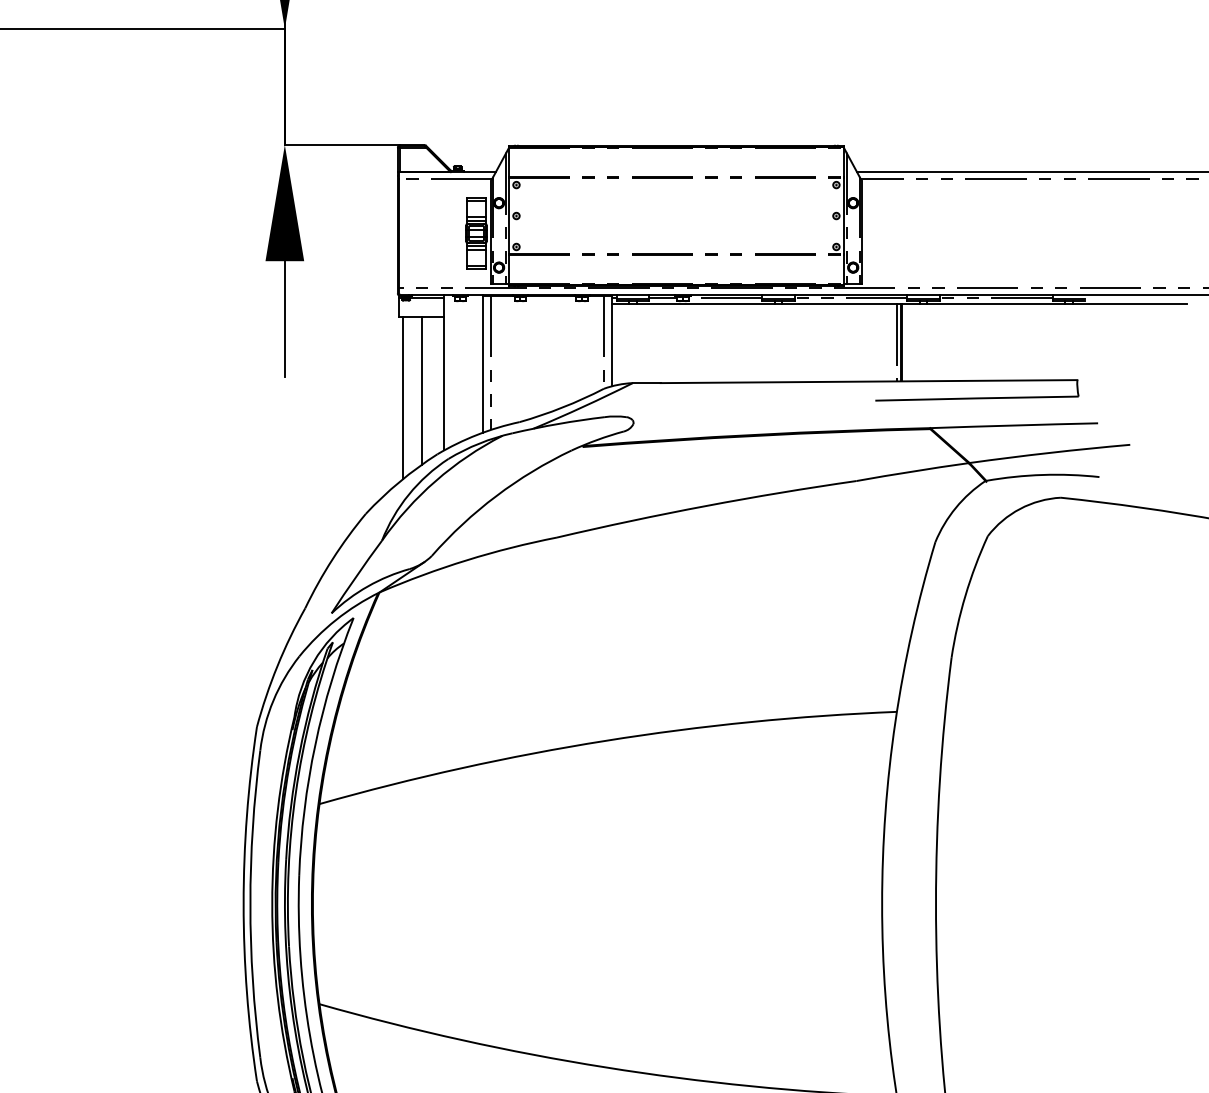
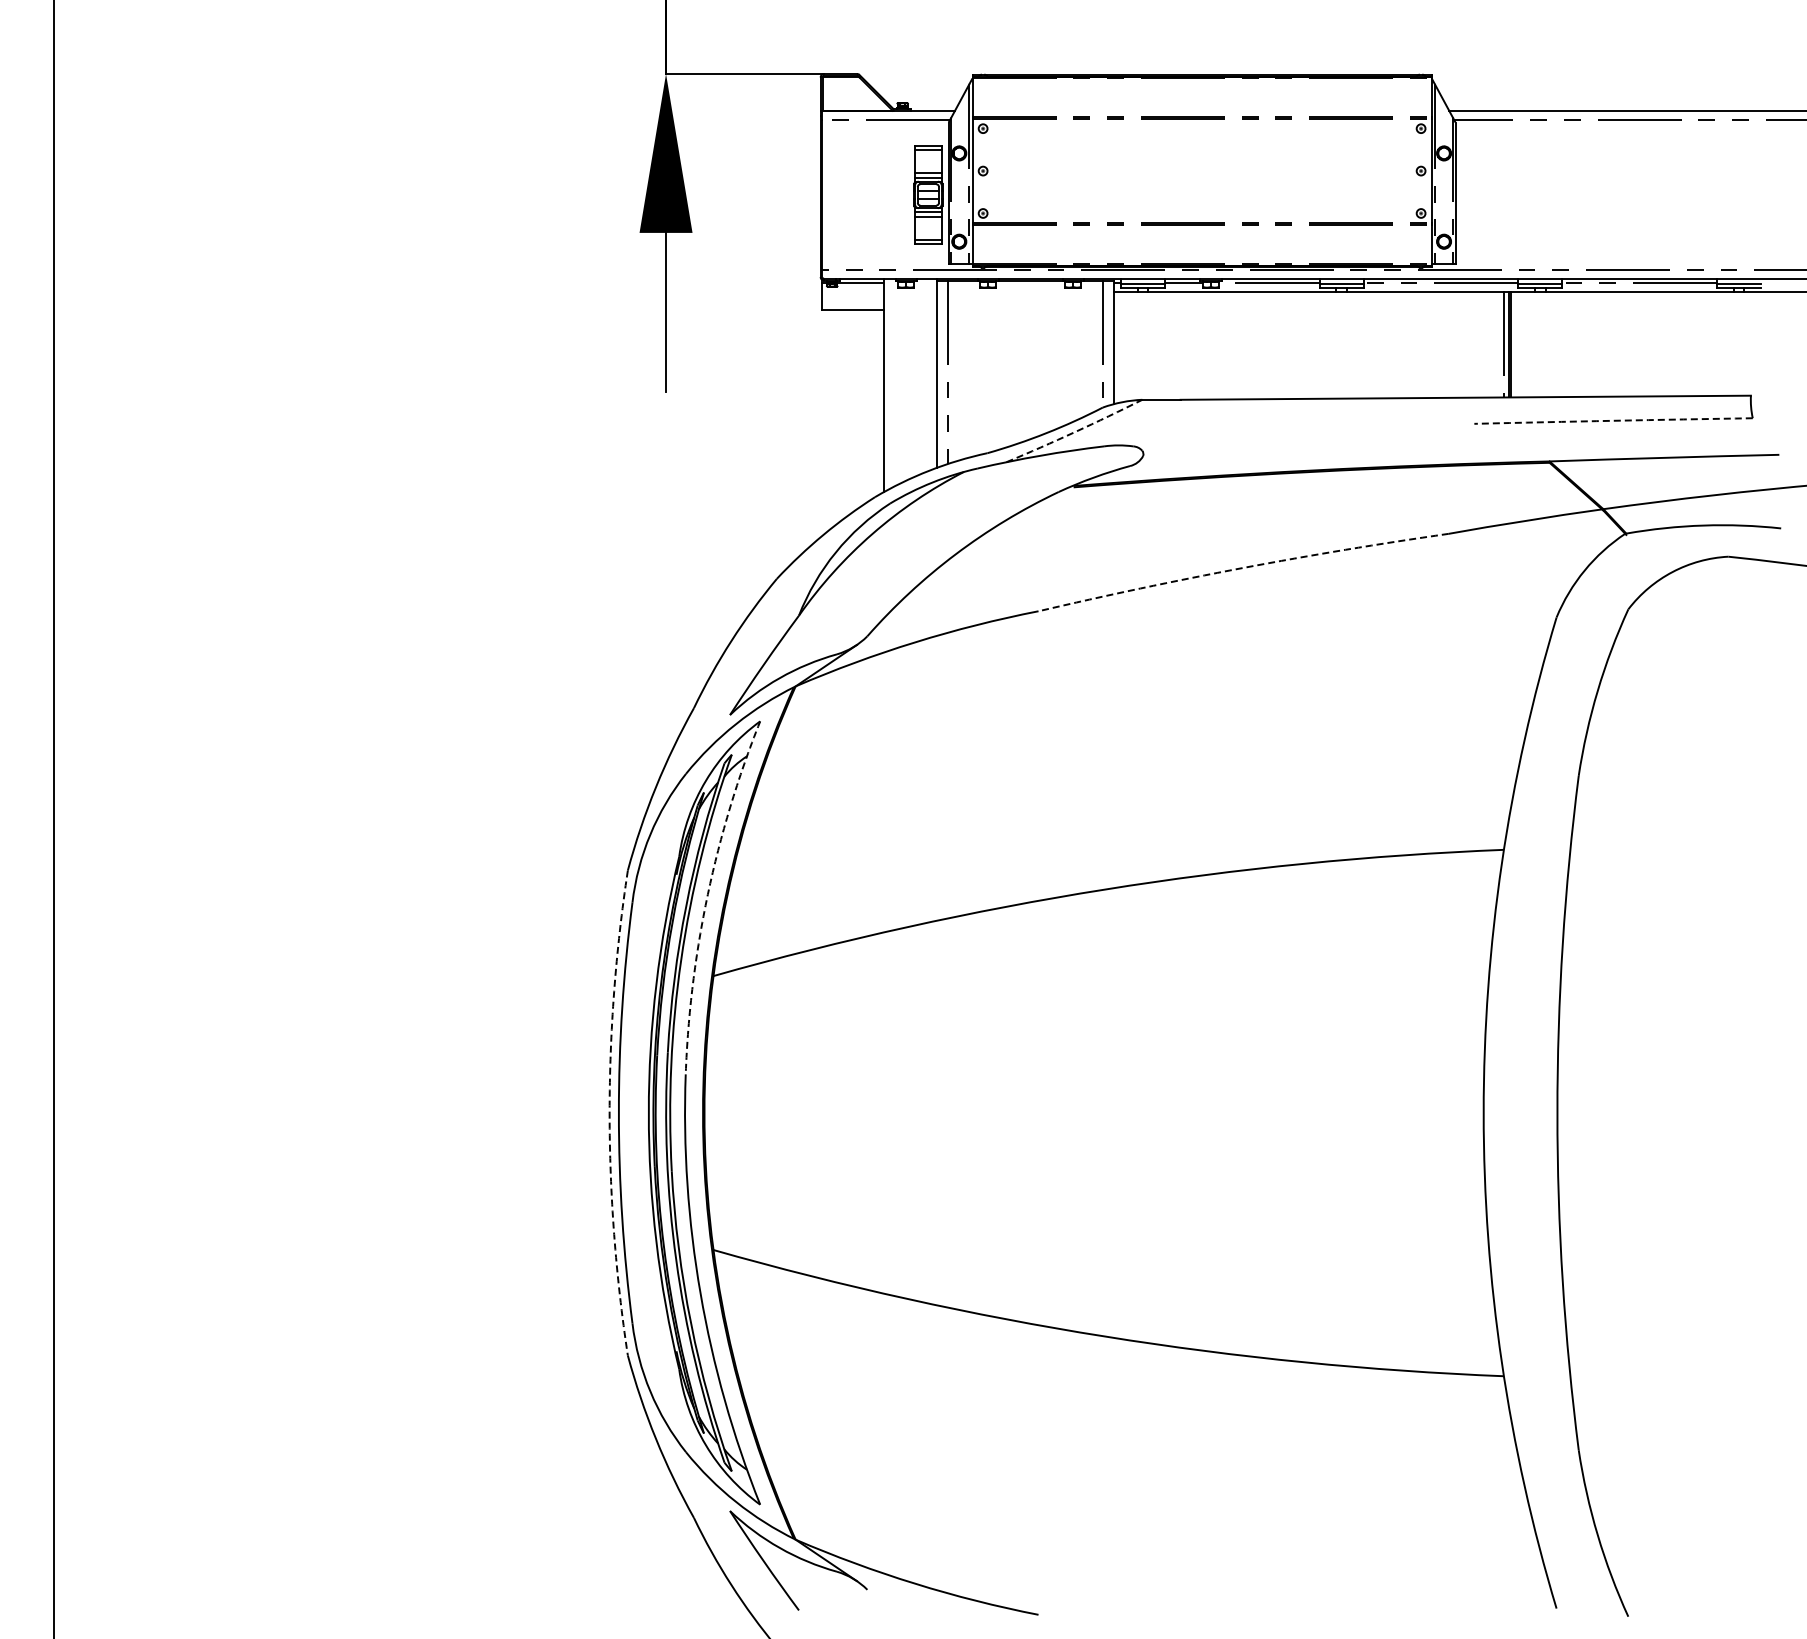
line: (422, 390) -> (854, 410), removed
line: (402, 398) -> (827, 420), removed
arc: (976, 398) -> (1613, 420), solid -> dashed
arc: (583, 406) -> (1074, 432), solid -> dashed
arc: (705, 506) -> (1242, 568), solid -> dashed
arc: (315, 744) -> (707, 894), solid -> dashed
arc: (243, 904) -> (609, 1113), solid -> dashed

